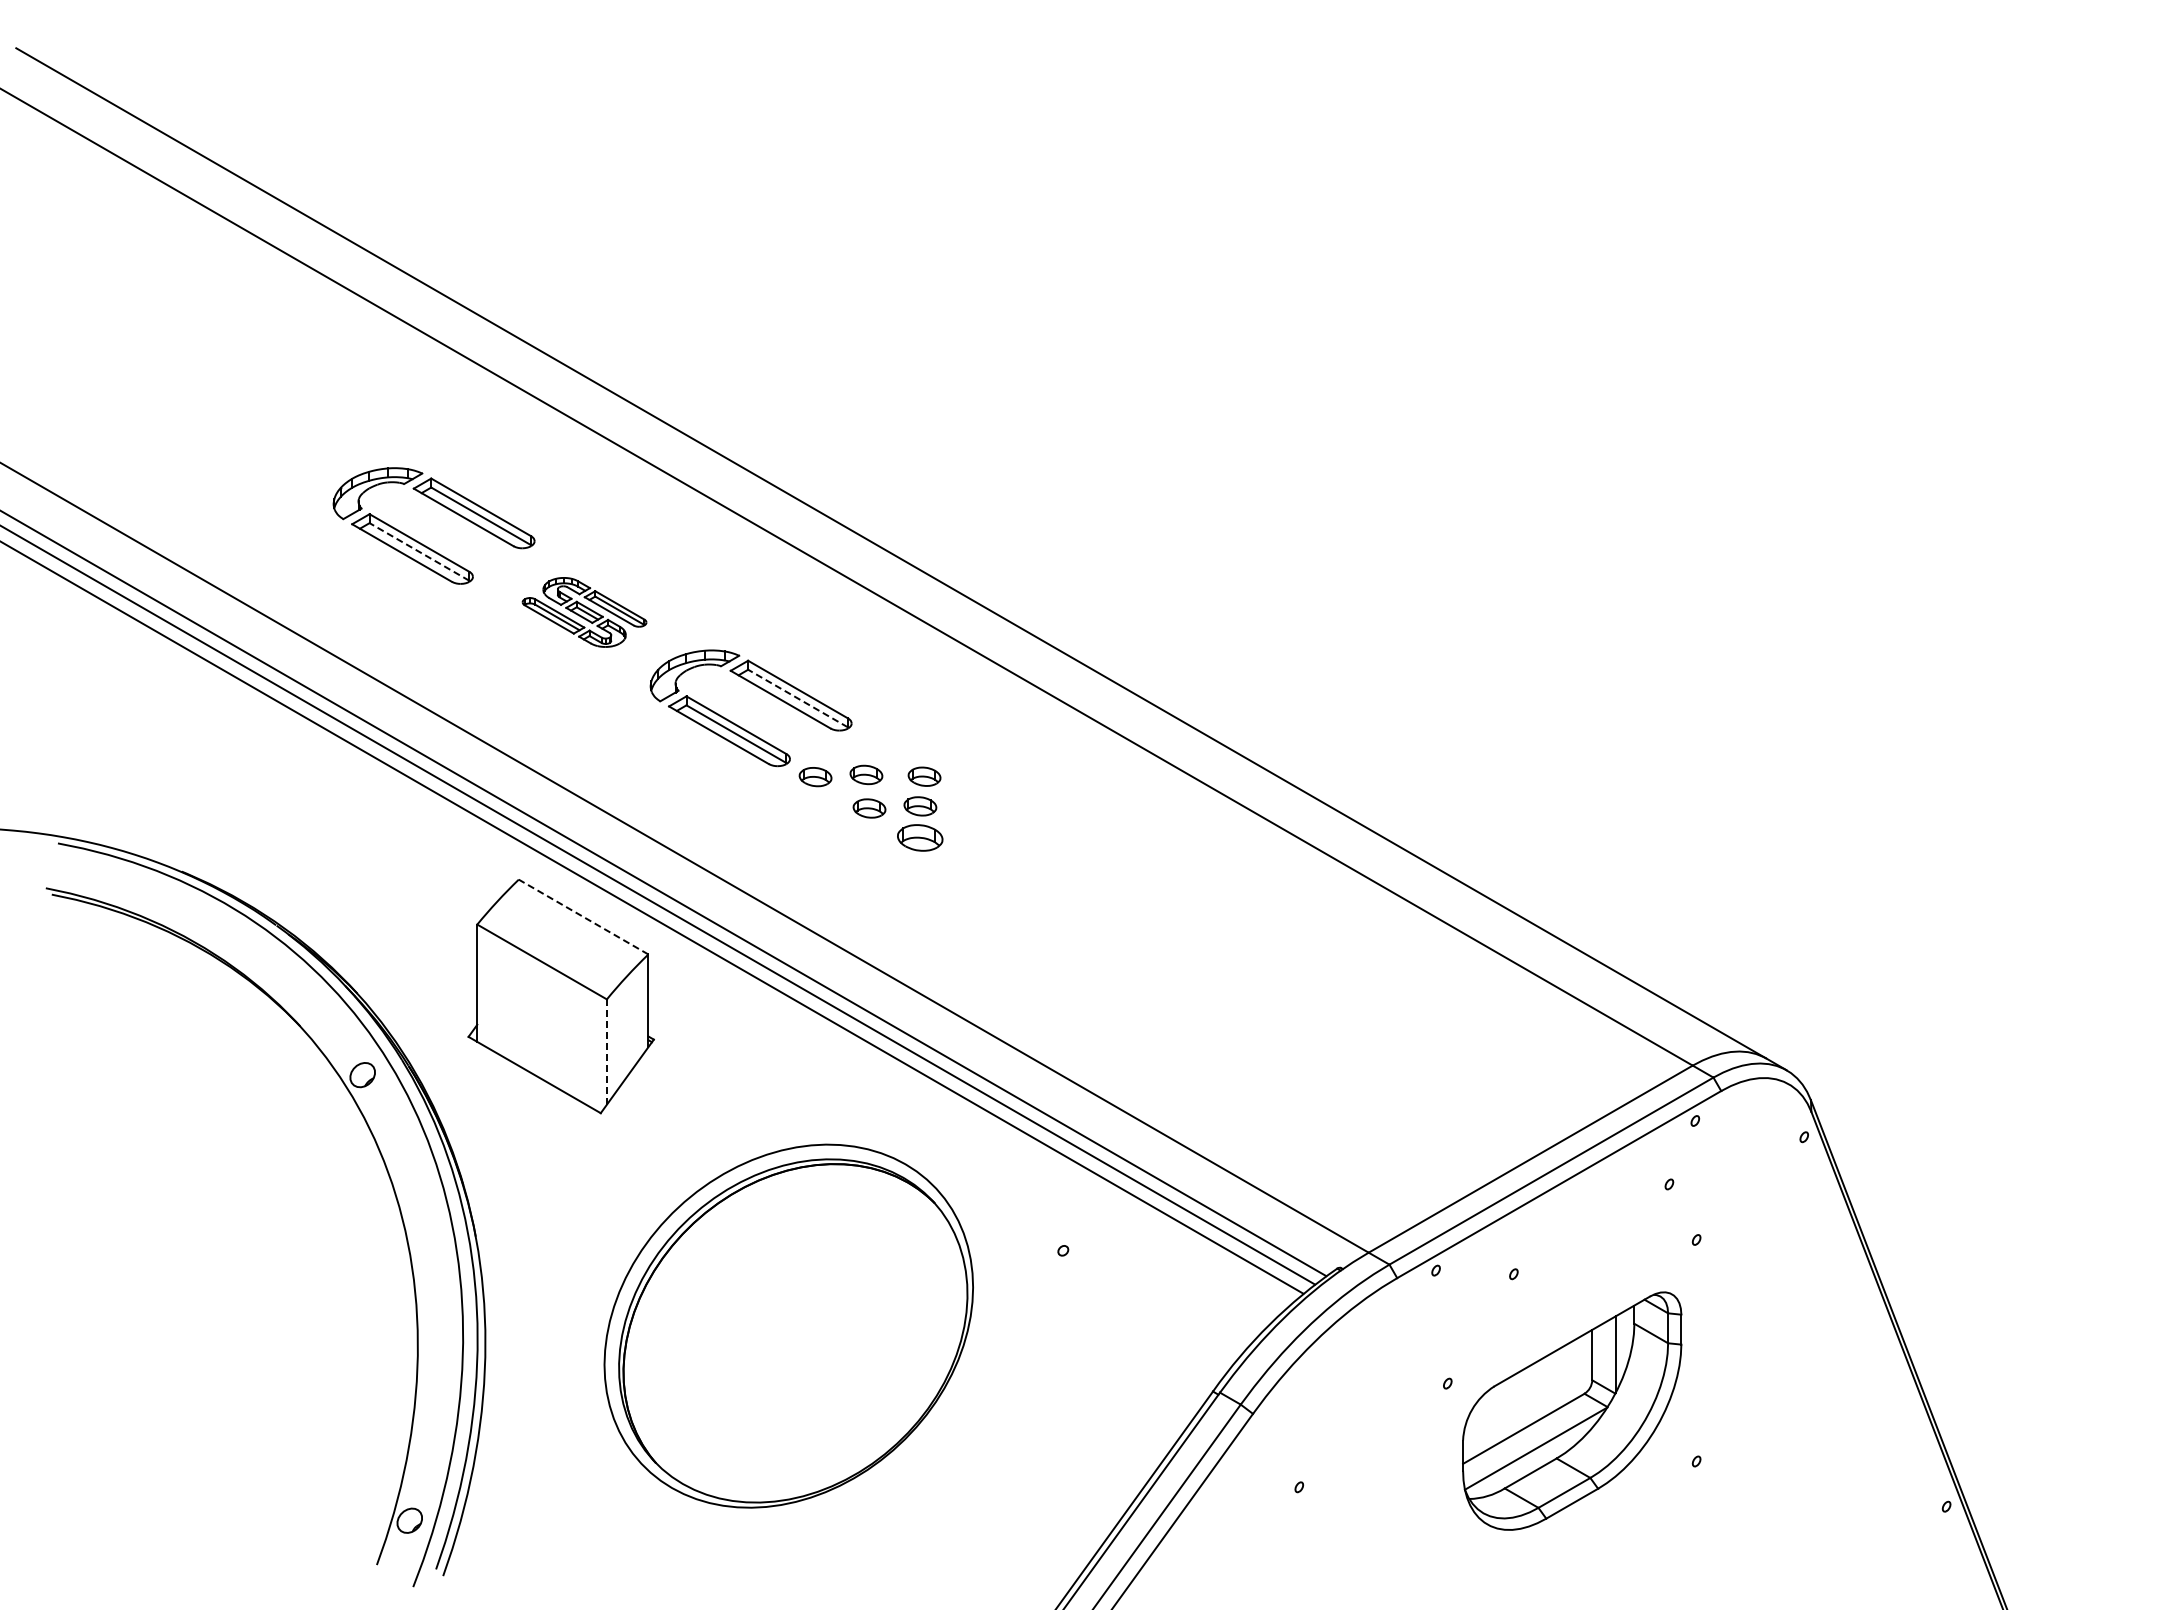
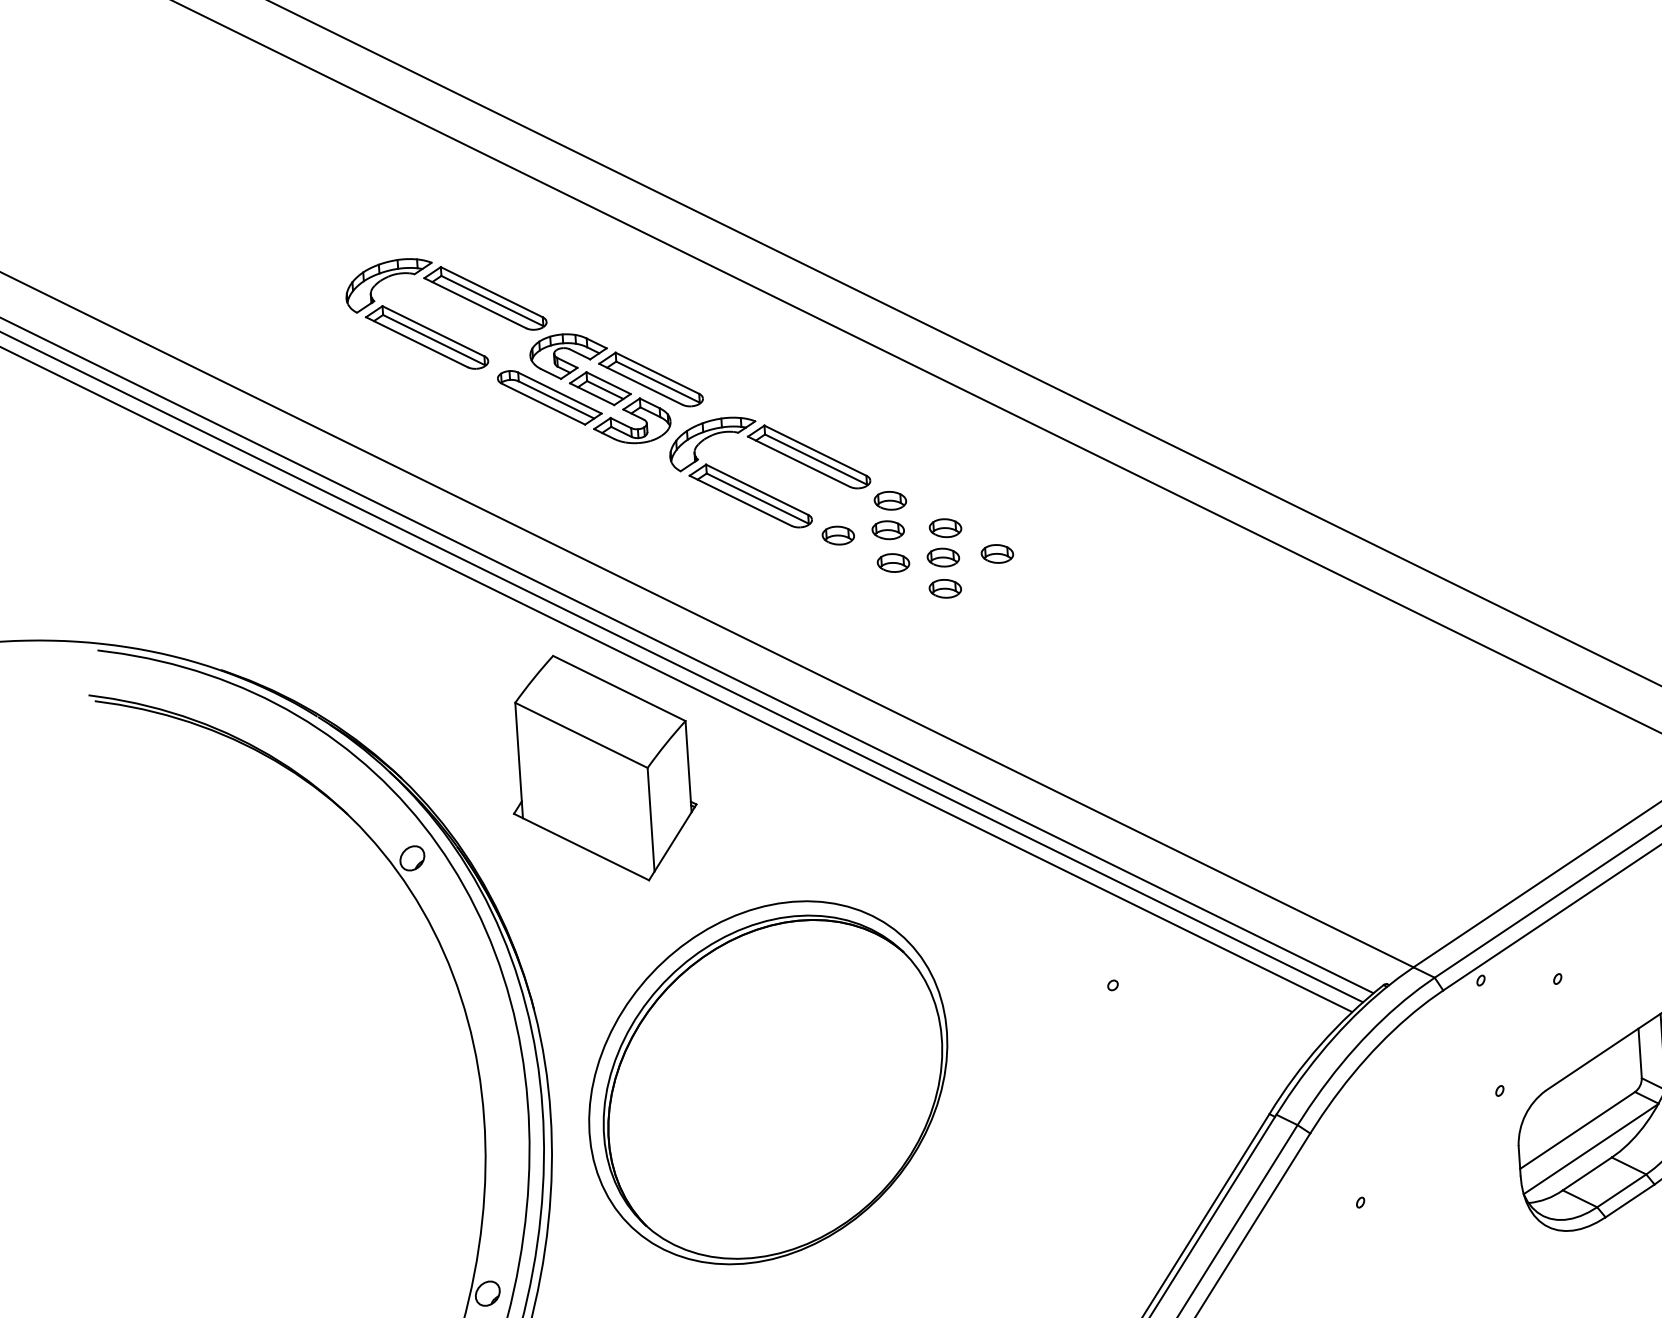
line: (419, 551) -> (434, 339), dashed -> solid
part: (584, 612) -> (600, 388), size x1.67
line: (798, 698) -> (816, 459), dashed -> solid
part: (870, 745) -> (890, 500), added
part: (975, 806) -> (997, 554), added
part: (920, 838) -> (945, 589), size x0.71
line: (583, 917) -> (619, 688), dashed -> solid
line: (606, 1052) -> (650, 820), dashed -> solid
part: (788, 1325) -> (767, 1082), moved

